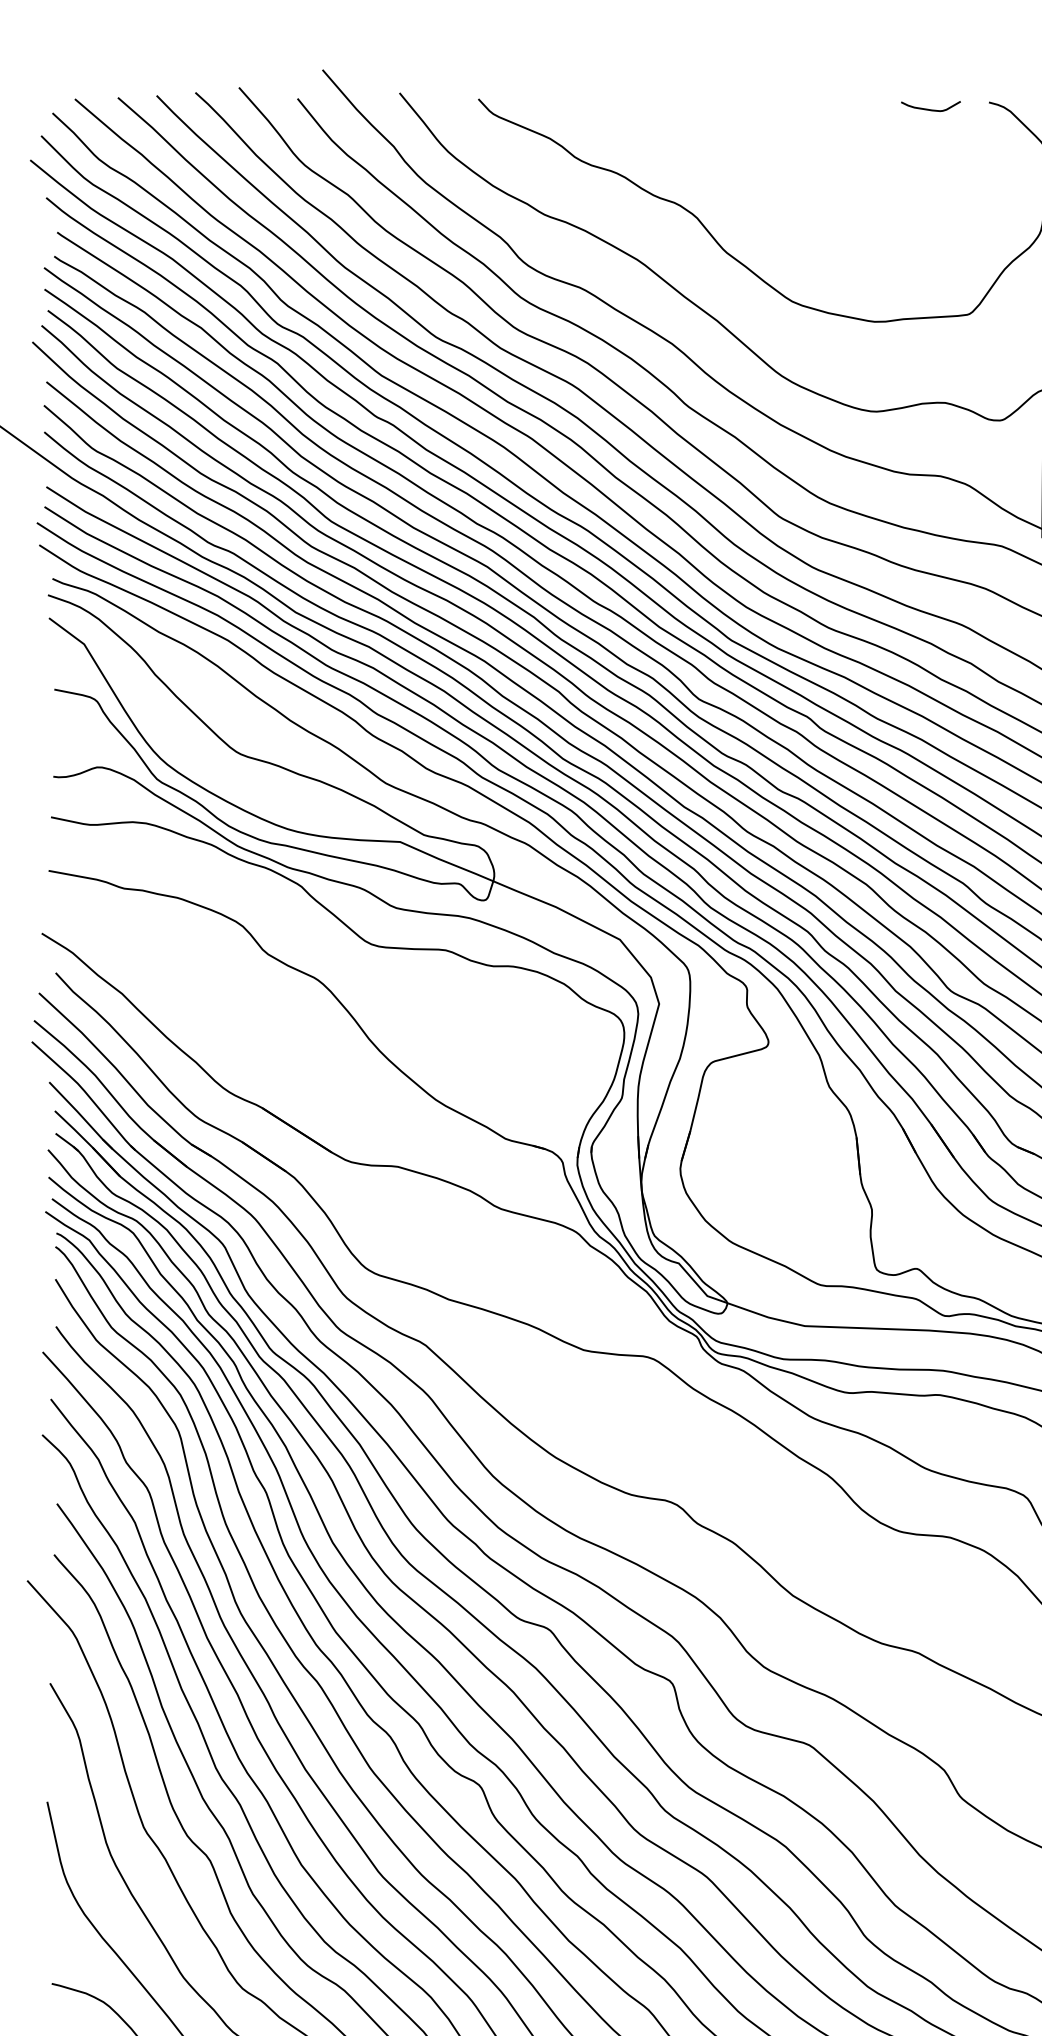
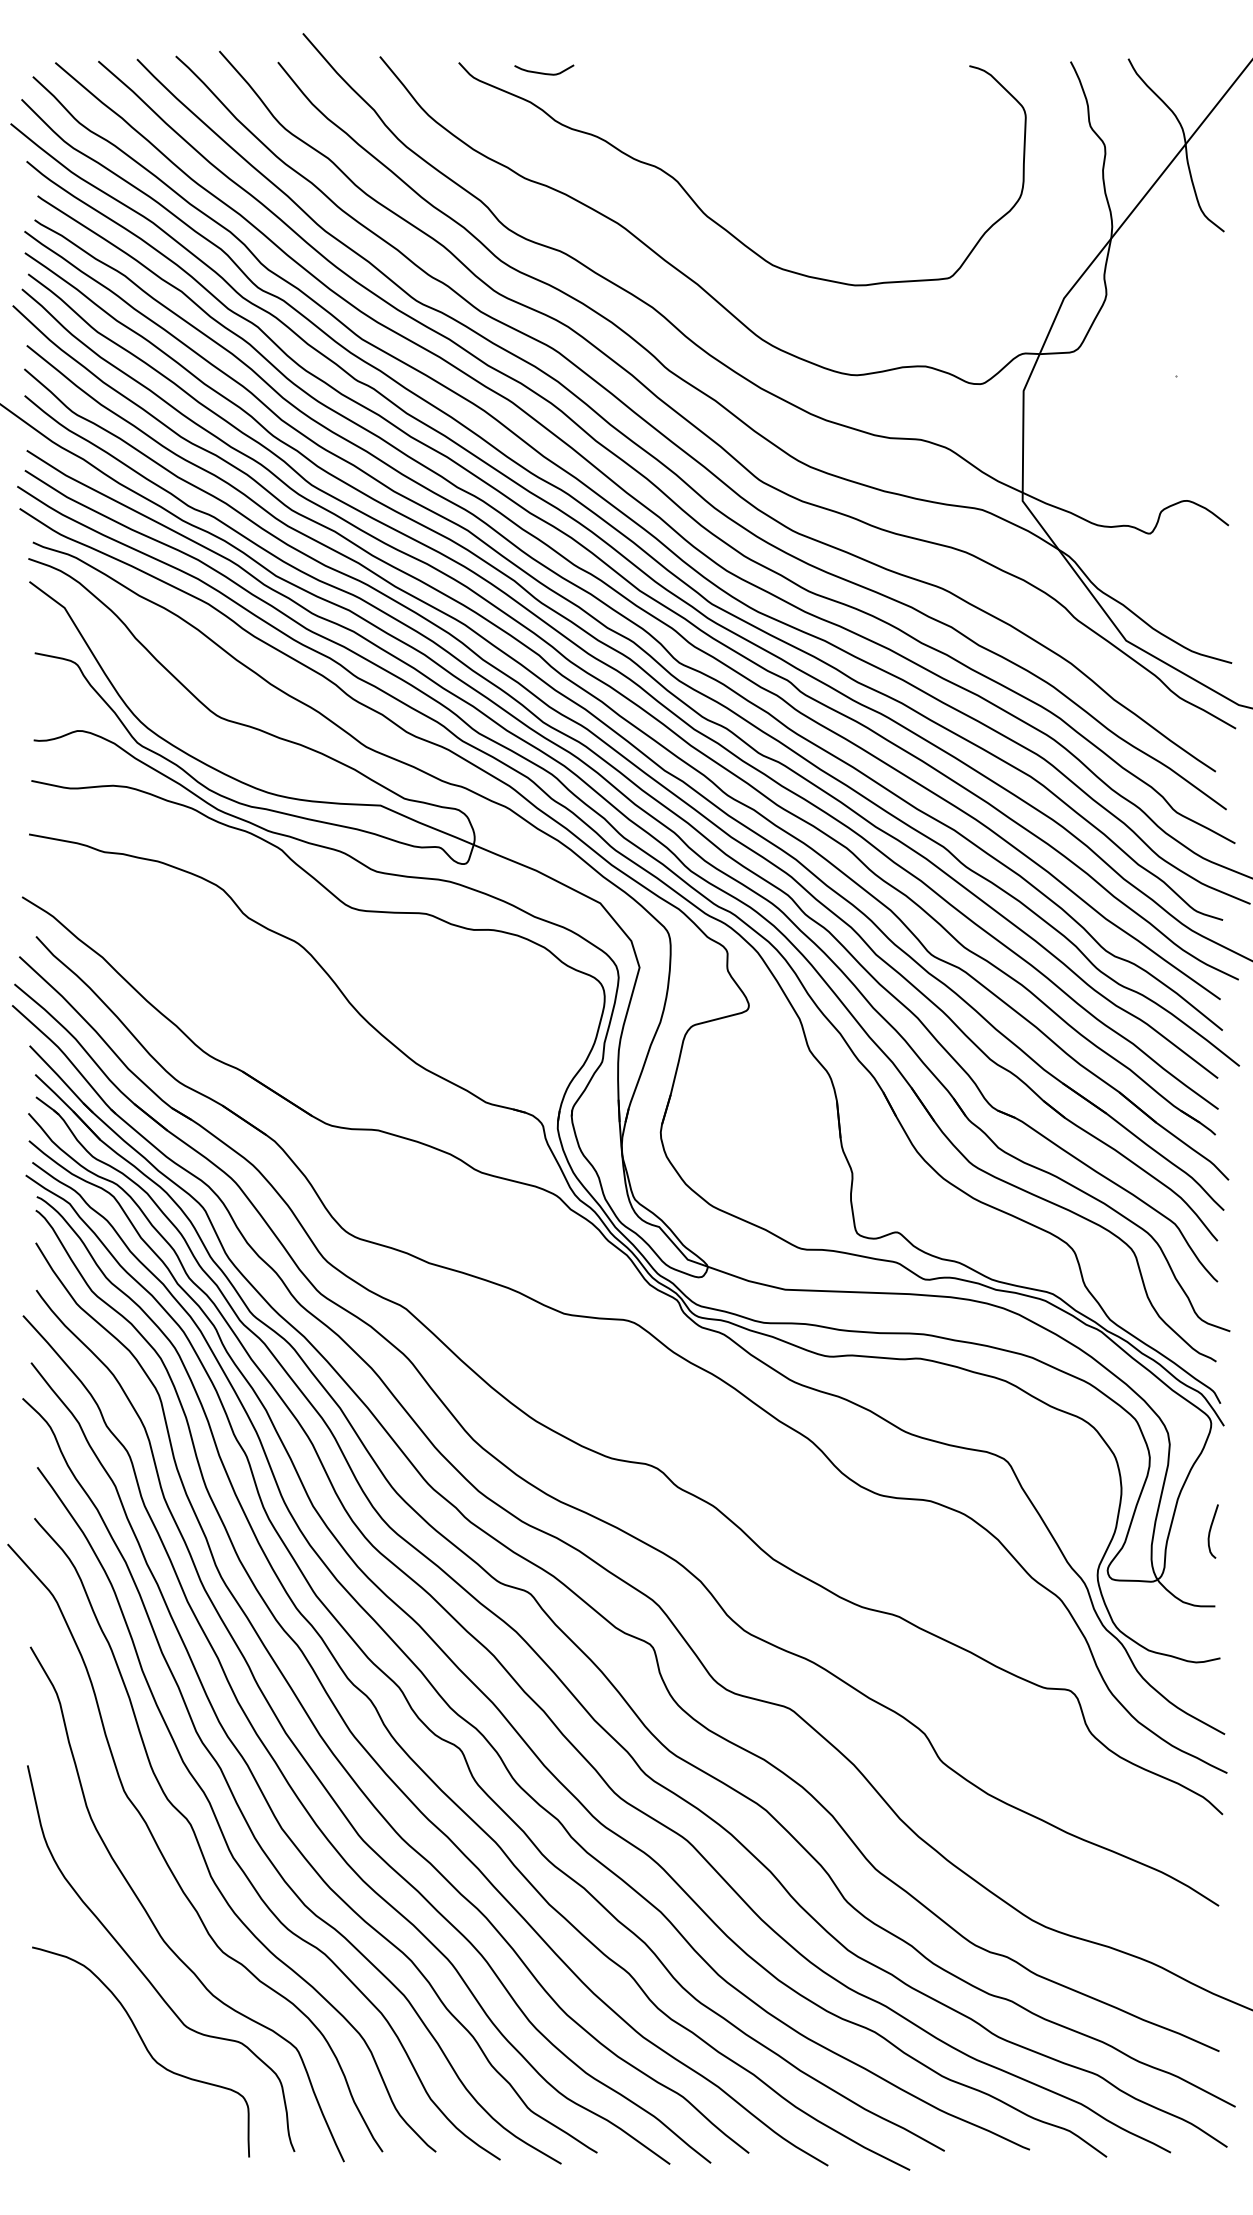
curve: (930, 108) -> (543, 72), moved

